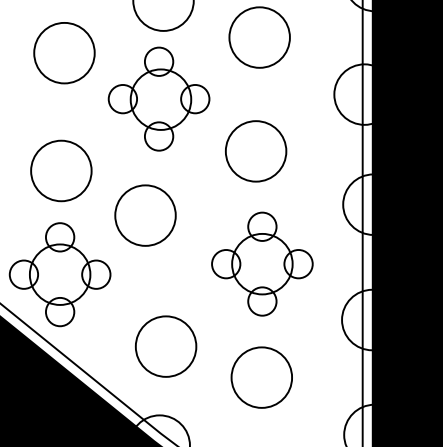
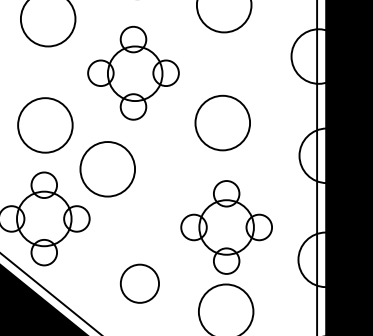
part: (158, 98) -> (132, 72), moved
part: (256, 151) -> (223, 123), moved
part: (145, 215) -> (107, 169), moved
part: (262, 263) -> (226, 226), moved
part: (166, 346) -> (140, 283), size x0.7

